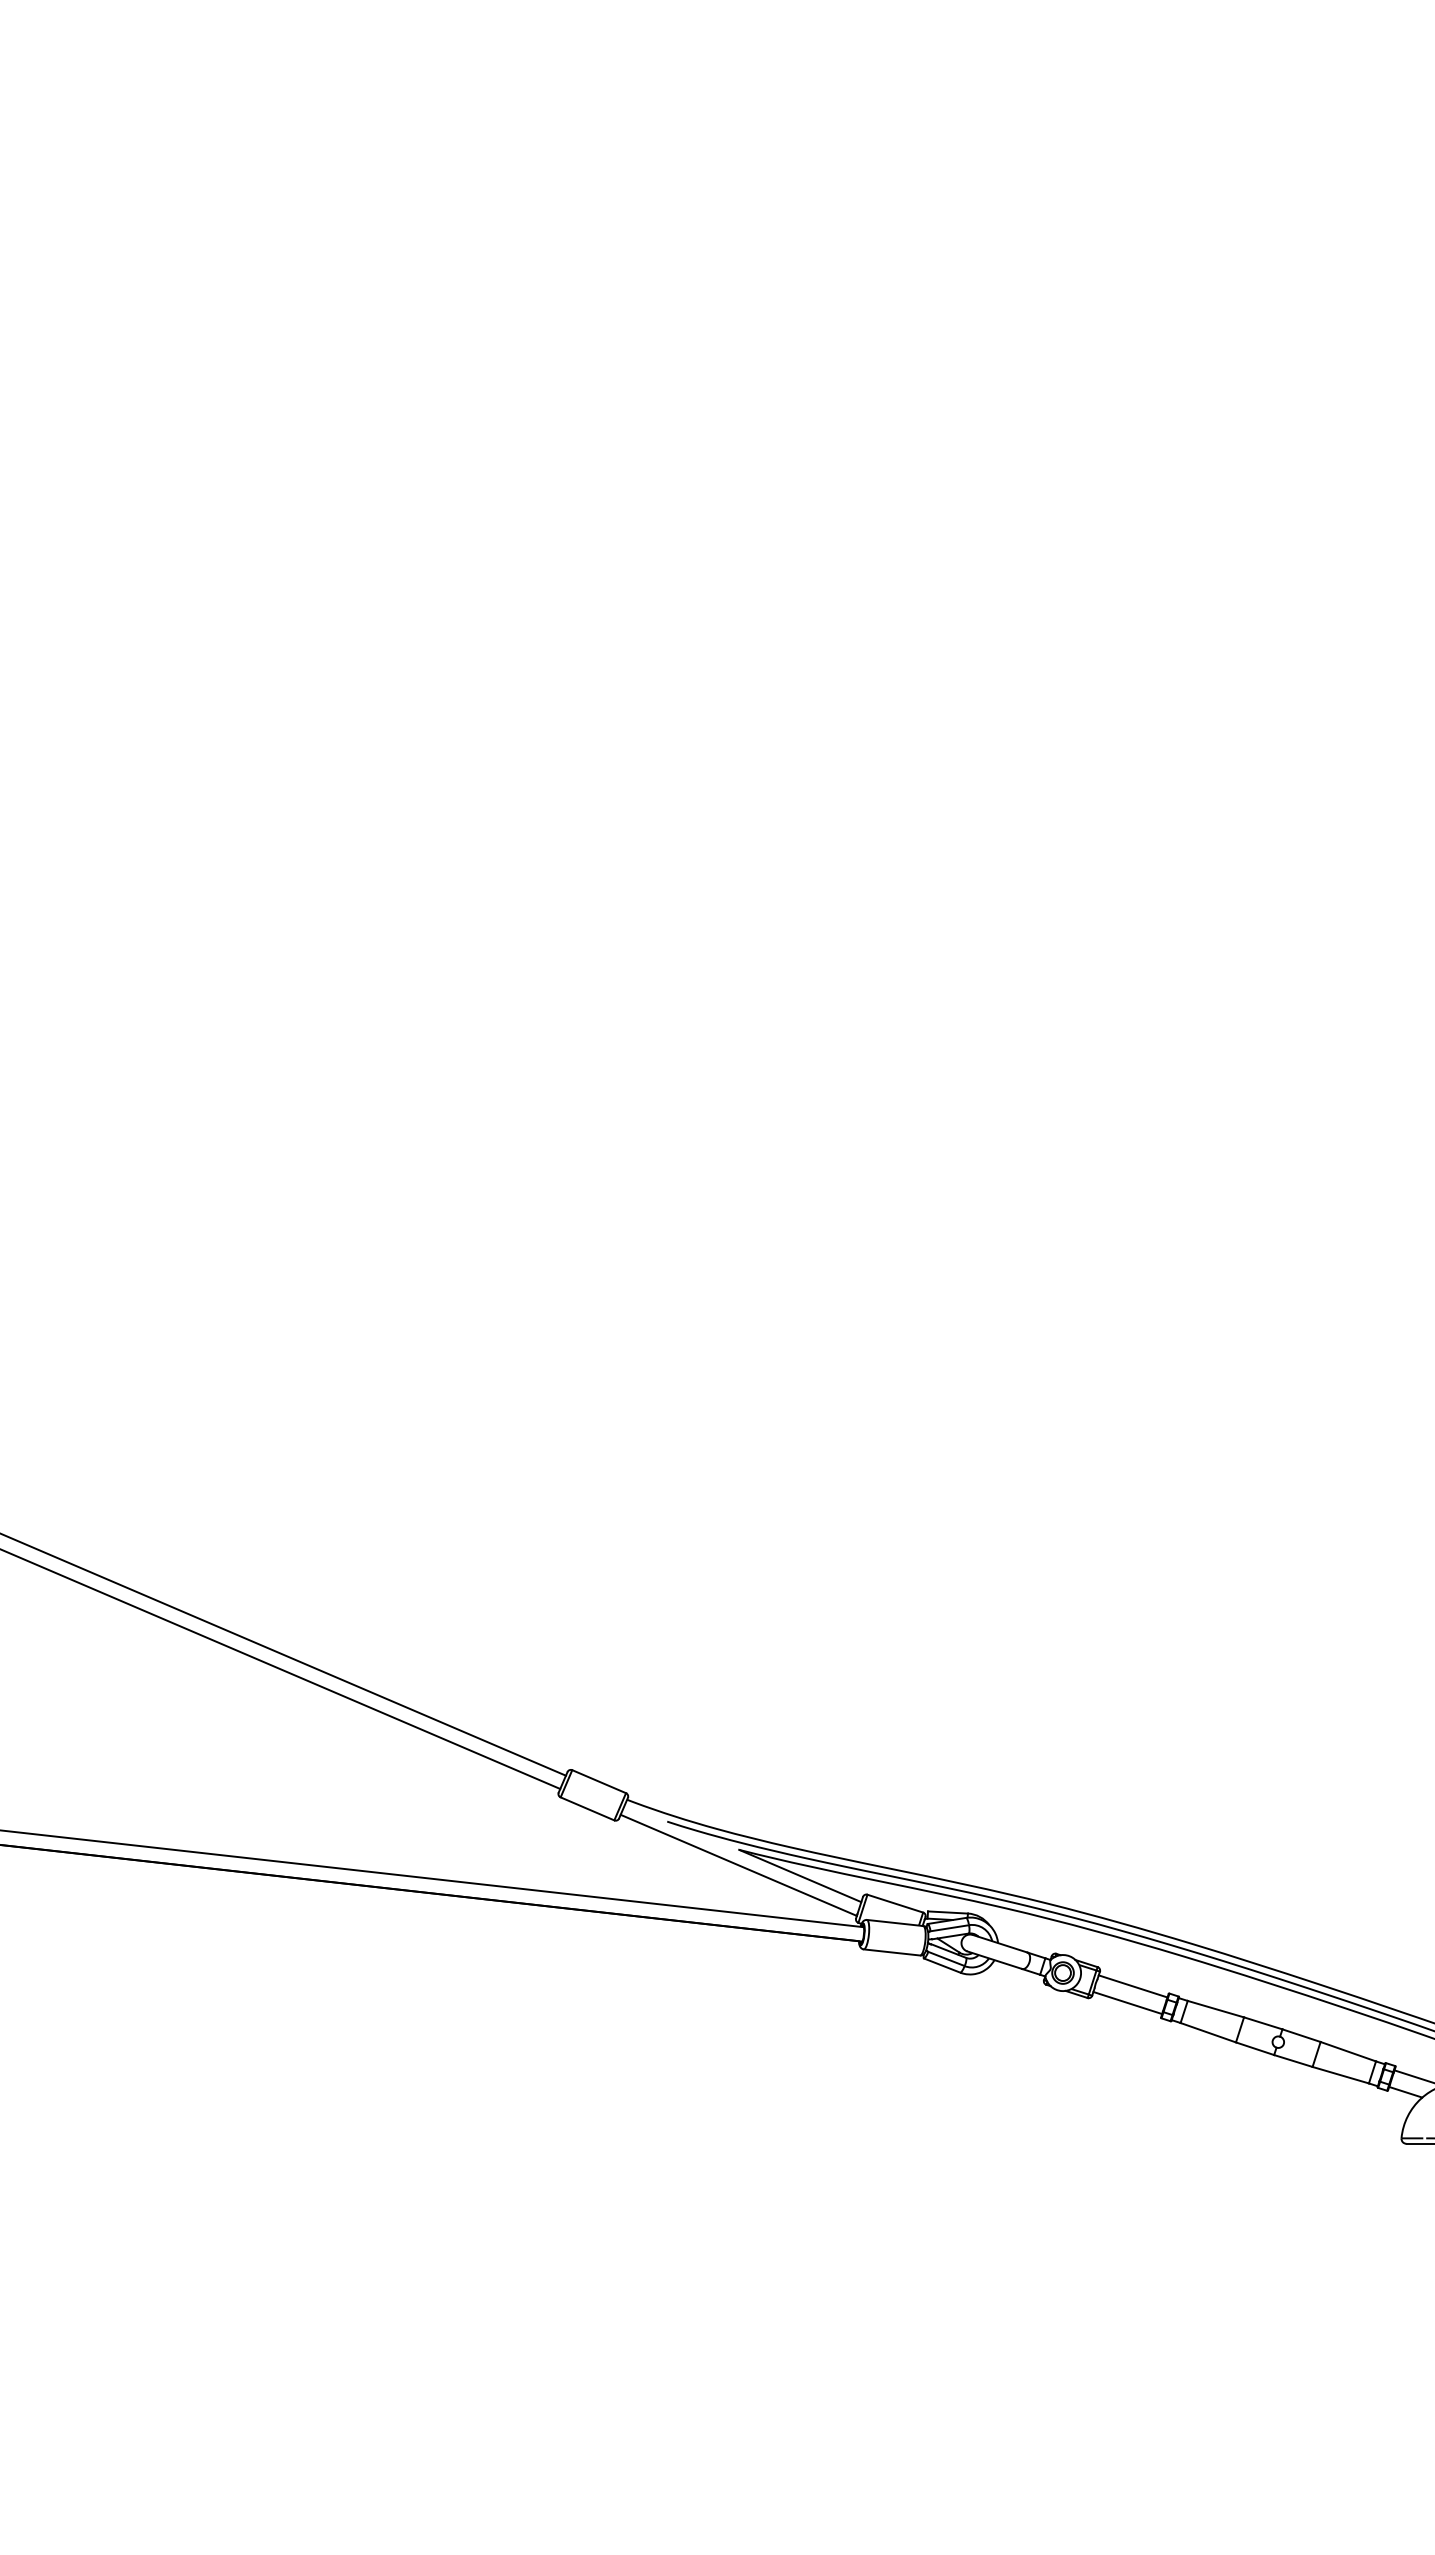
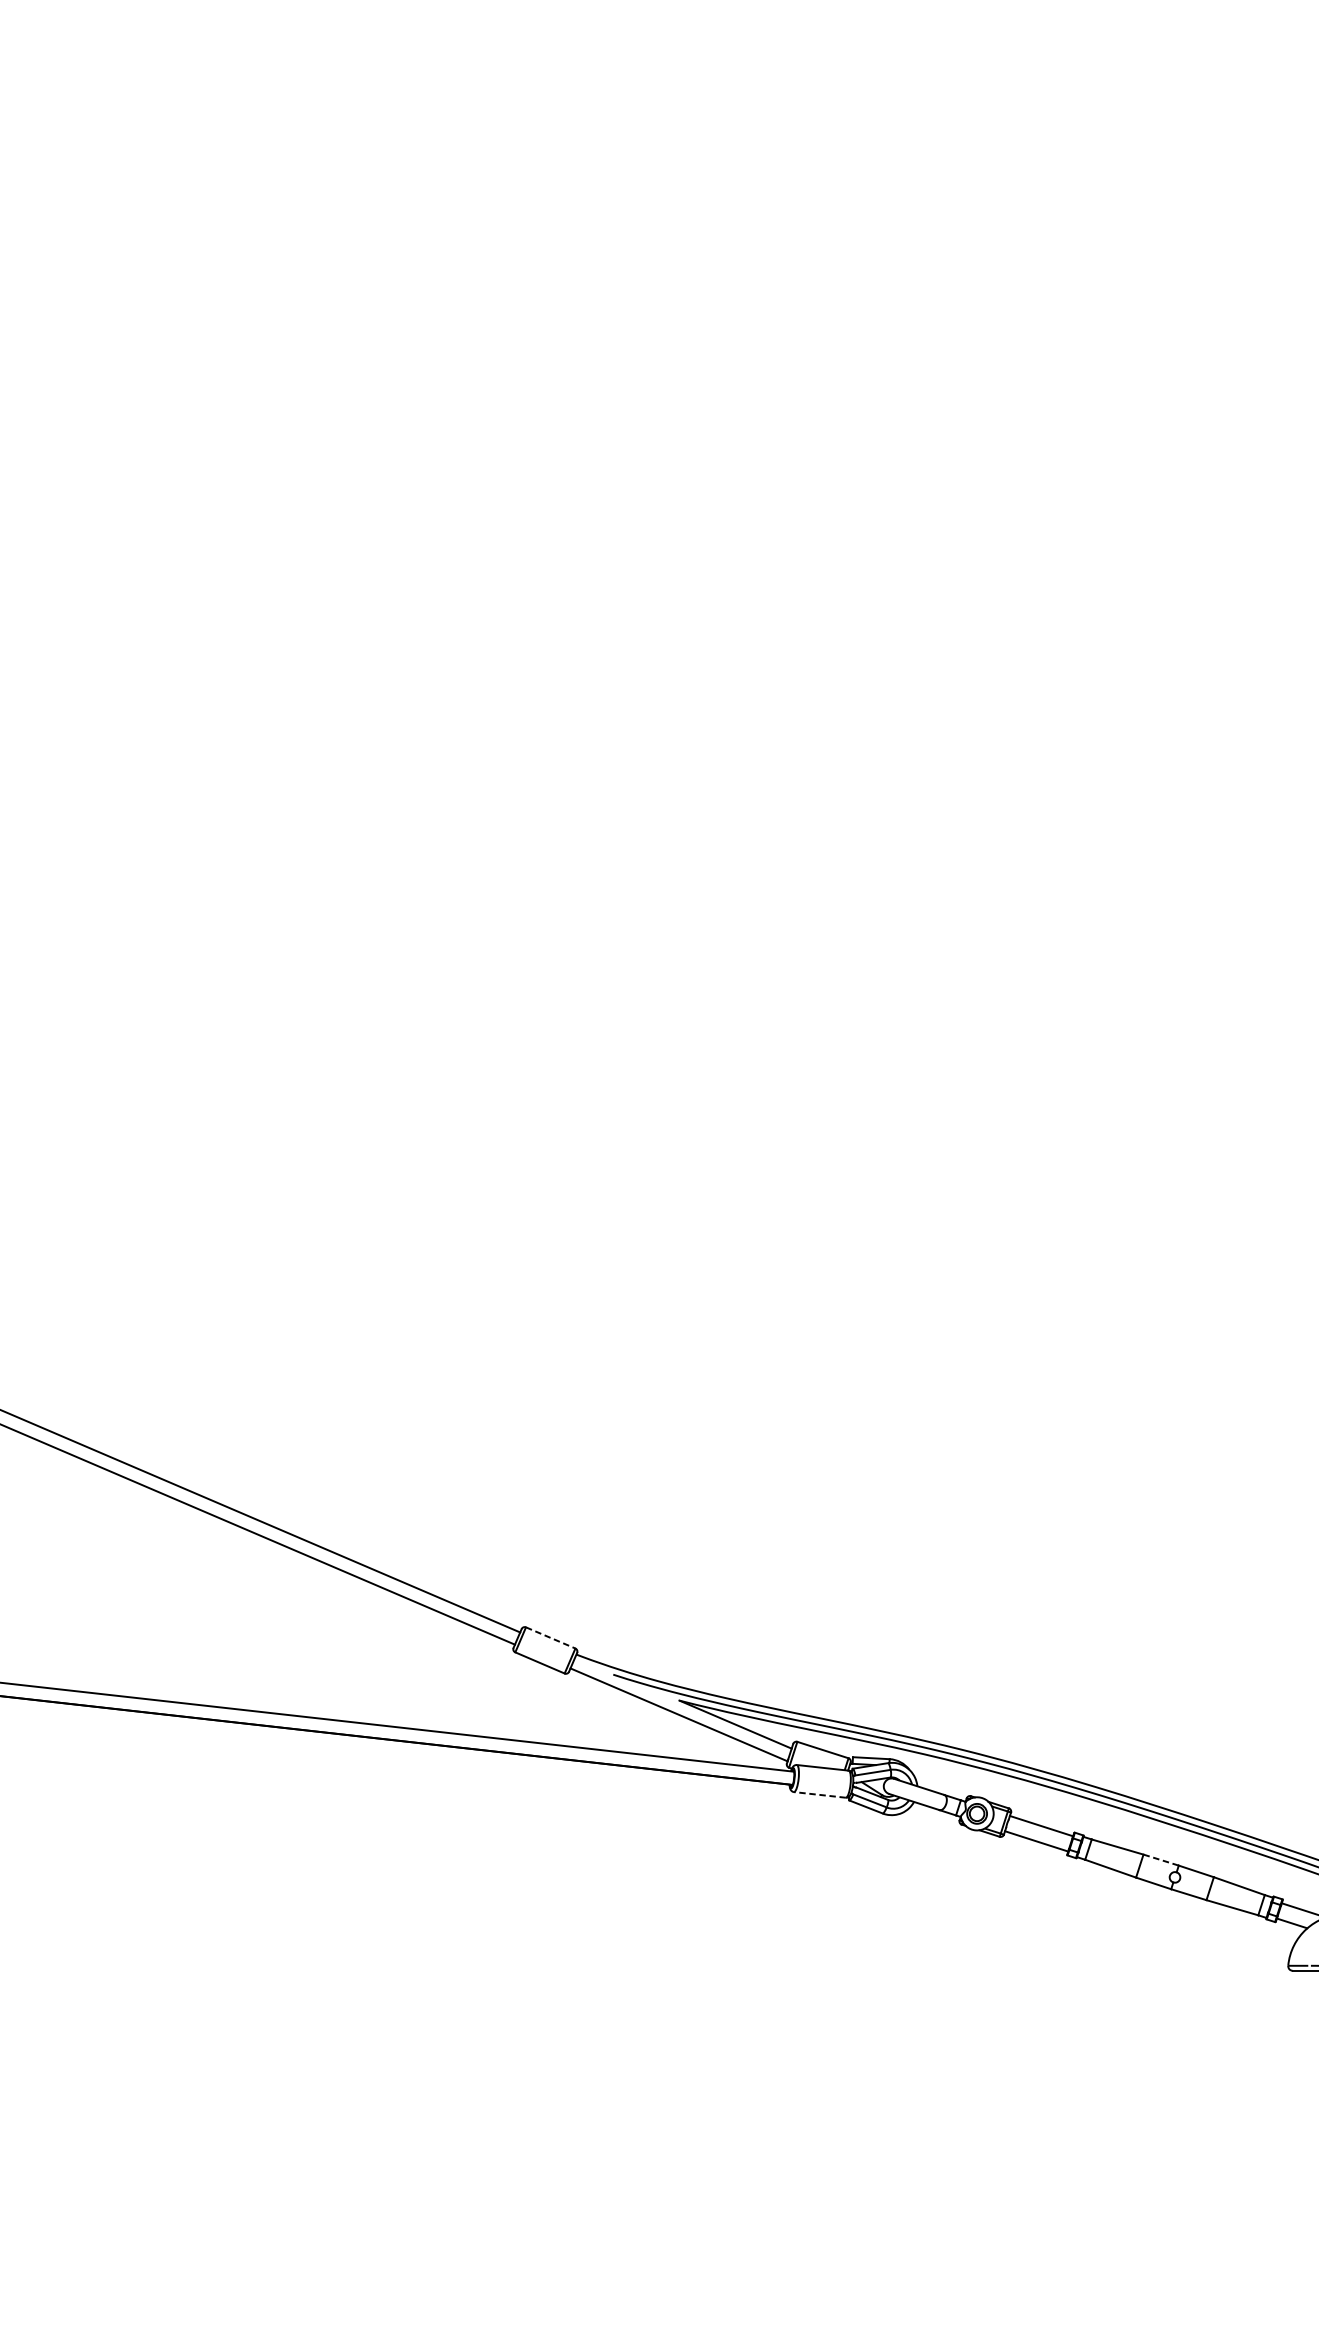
line: (599, 1781) -> (551, 1637), solid -> dashed
line: (891, 1952) -> (819, 1794), solid -> dashed
line: (1263, 2023) -> (1161, 1860), solid -> dashed

